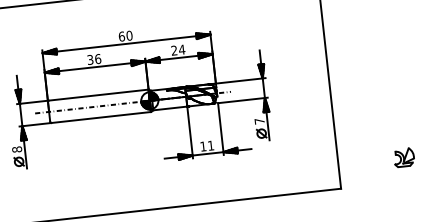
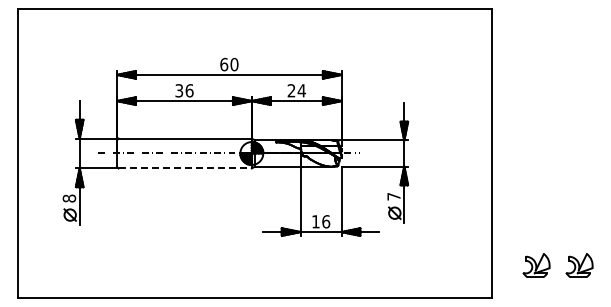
line: (101, 117) -> (185, 168), solid -> dashed
text: (211, 145) -> (326, 221), 11 -> 16
part: (371, 161) -> (536, 265), added

